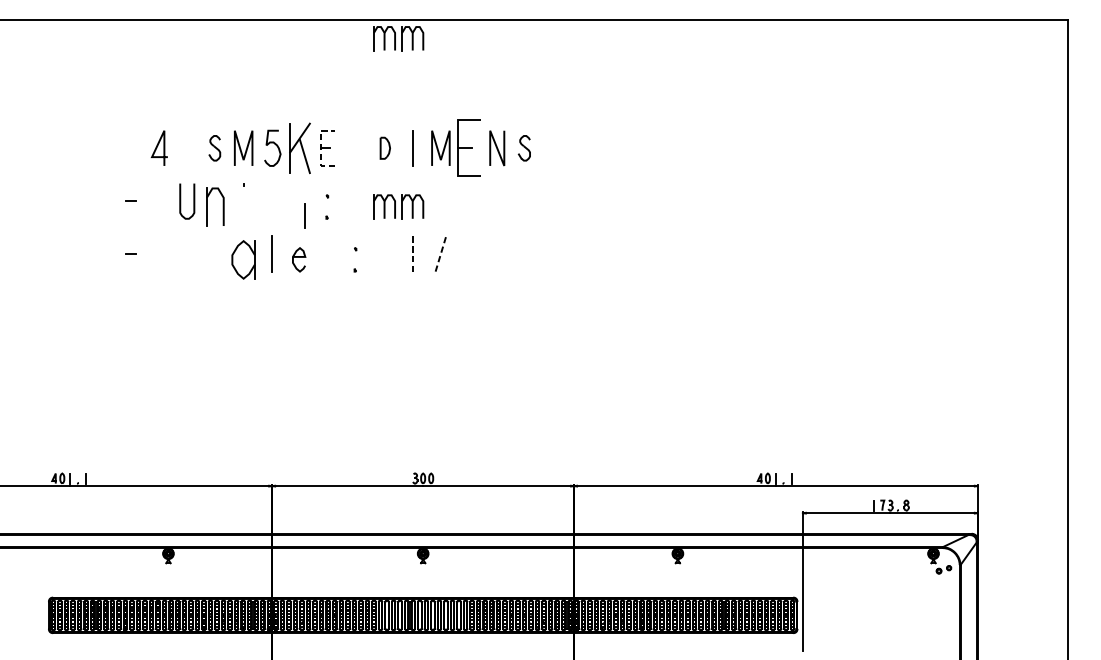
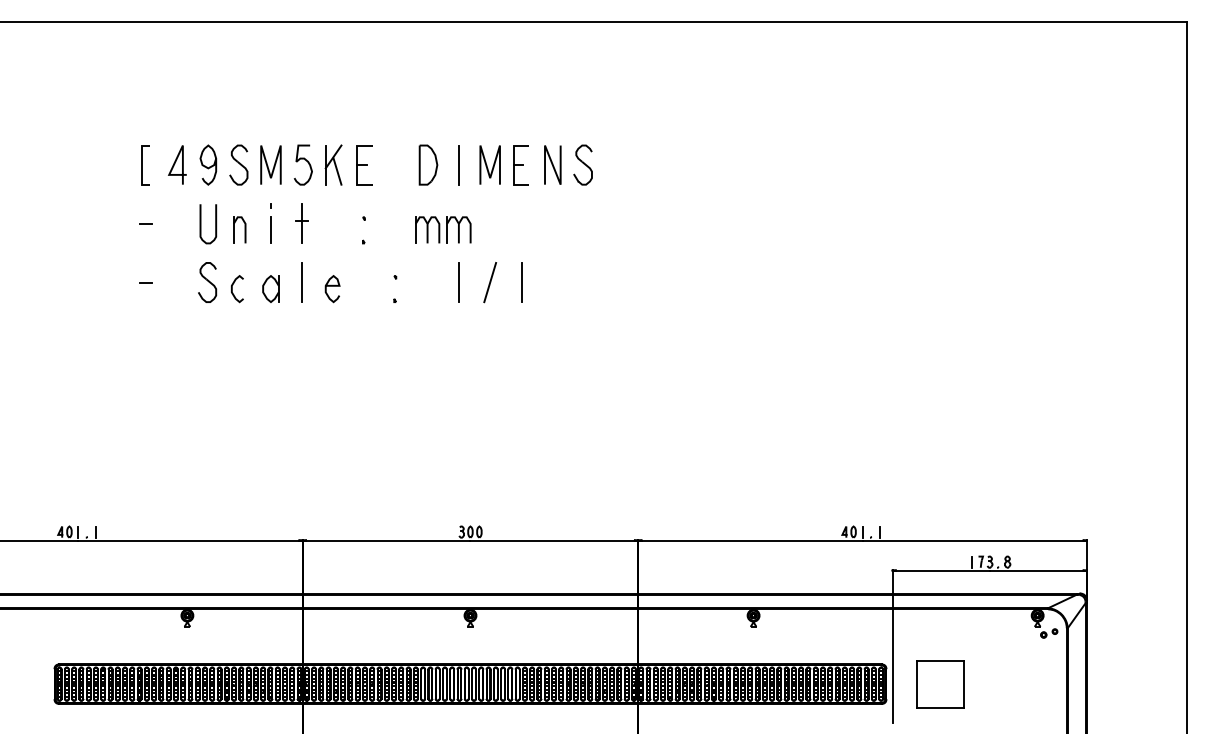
part: (398, 38) -> (443, 42), removed
part: (214, 147) -> (238, 164), size x1.43
part: (299, 147) -> (333, 164), size x0.71
part: (385, 147) -> (428, 164), size x1.67
part: (523, 147) -> (582, 164), size x1.43
line: (128, 148) -> (142, 165), added
line: (321, 148) -> (357, 165), dashed -> solid
part: (468, 148) -> (520, 165), size x0.62
curve: (186, 149) -> (207, 166), added
part: (271, 200) -> (301, 223), added
part: (215, 206) -> (239, 229), size x0.62
line: (304, 215) -> (270, 229), moved
part: (186, 253) -> (207, 282), added
line: (412, 253) -> (458, 282), dashed -> solid
line: (441, 253) -> (490, 282), dashed -> solid
line: (469, 253) -> (521, 282), added
part: (243, 259) -> (270, 288), size x0.62
curve: (209, 260) -> (232, 289), added
part: (846, 615) -> (940, 684), added

